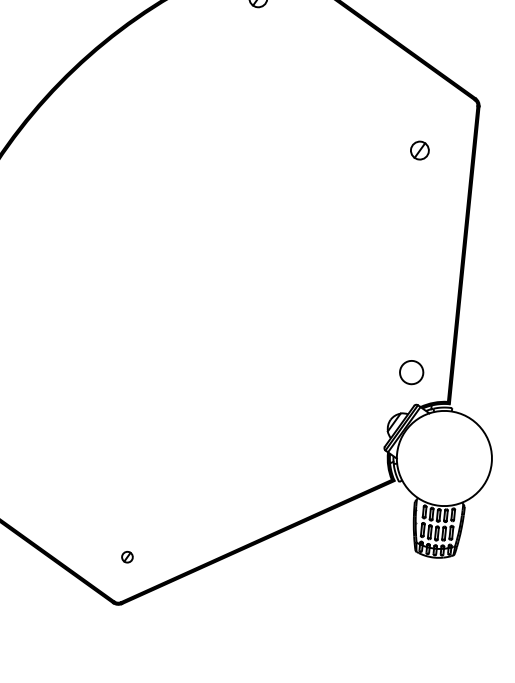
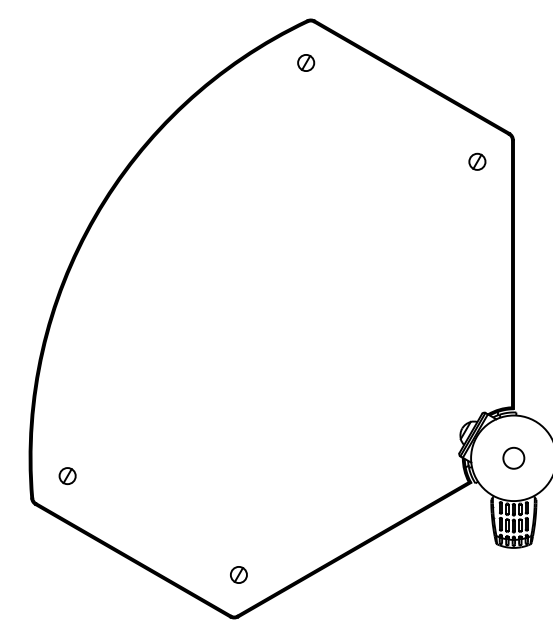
part: (420, 150) -> (477, 161), moved
circle: (411, 371) -> (513, 457), moved
part: (127, 556) -> (238, 574), size x1.67

